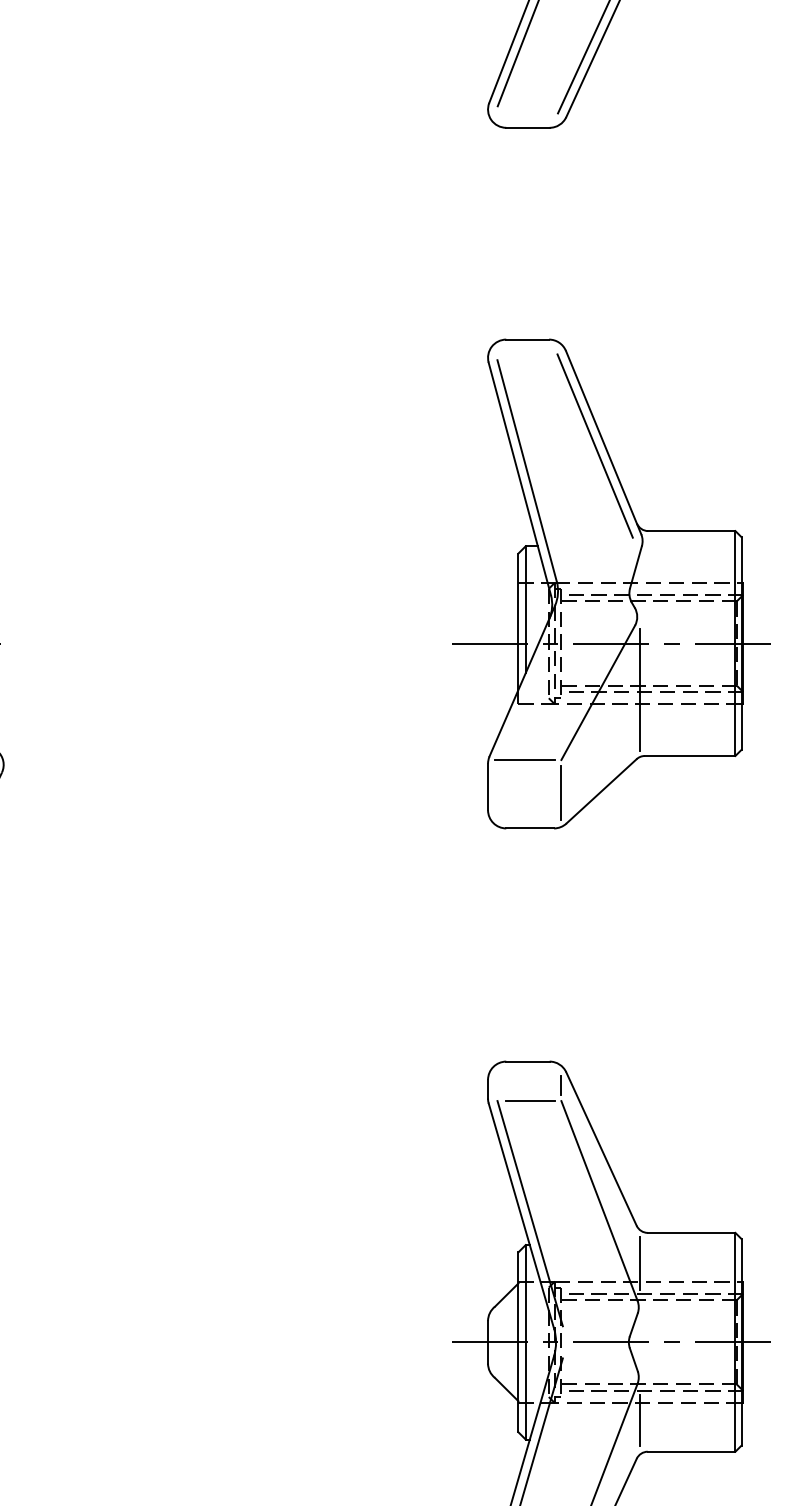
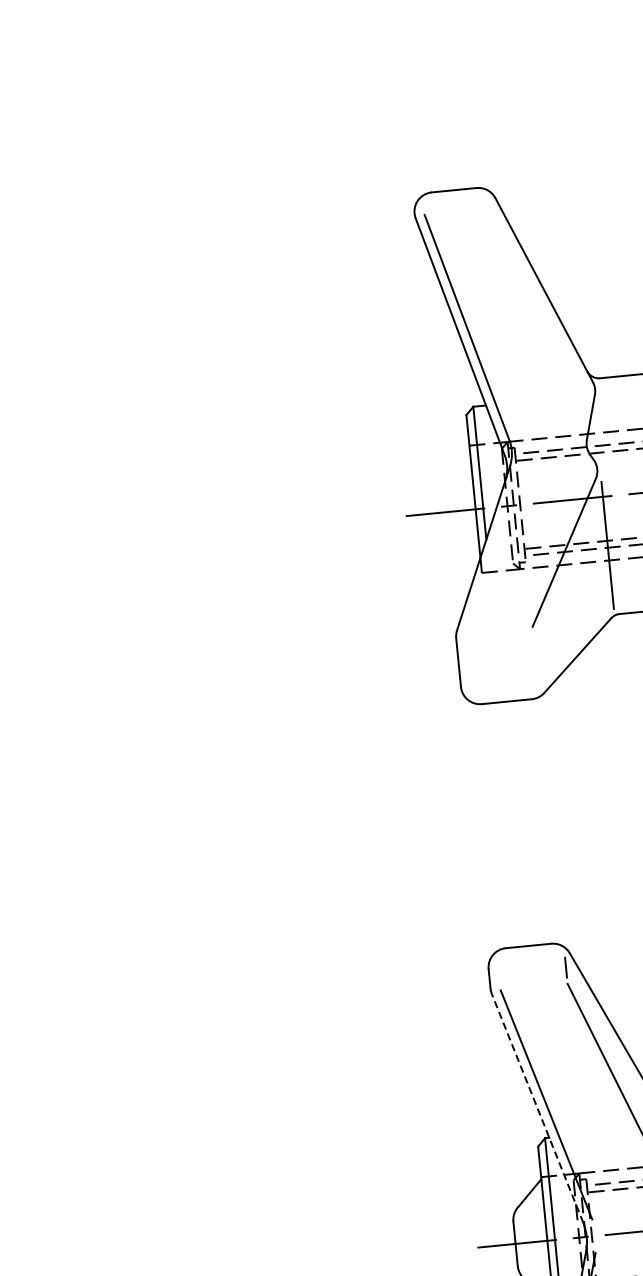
line: (594, 445) -> (534, 294), removed
line: (524, 759) -> (493, 630), removed
line: (561, 792) -> (536, 660), removed
line: (530, 1101) -> (535, 987), removed
line: (521, 1215) -> (537, 1107), solid -> dashed

